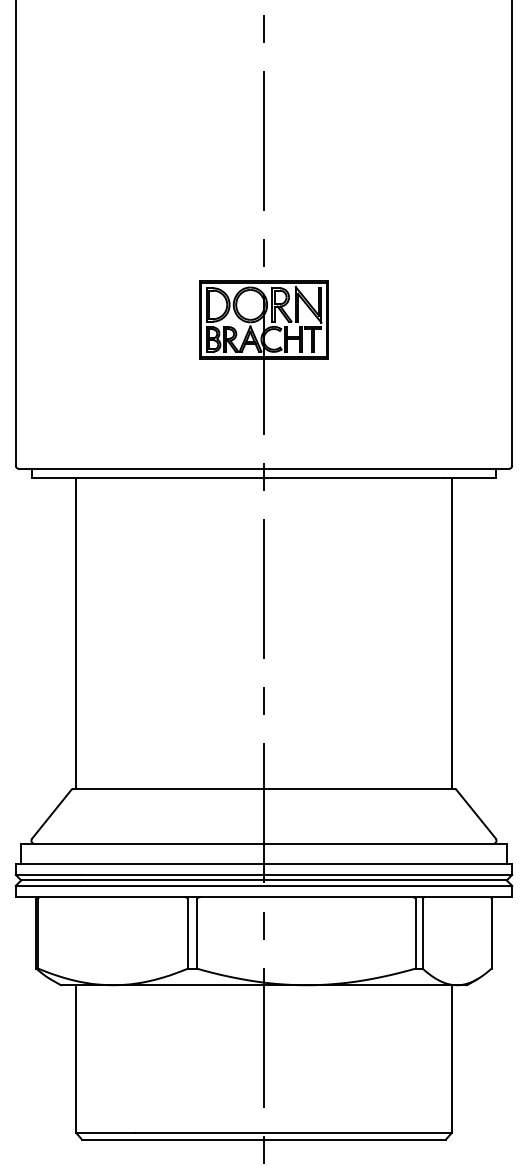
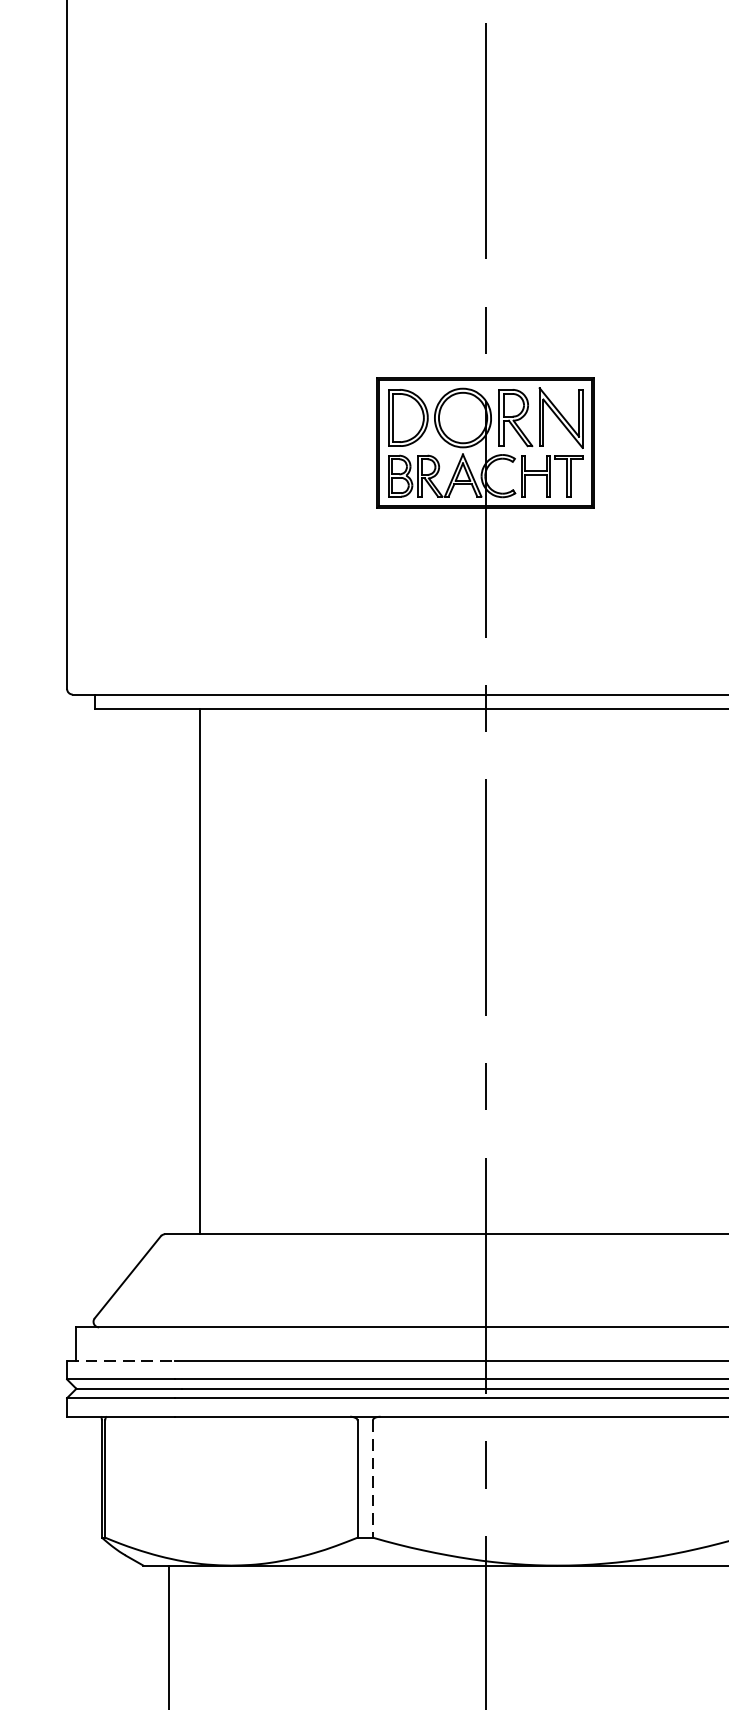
line: (76, 632) -> (199, 970), moved
line: (47, 863) -> (120, 1360), solid -> dashed
line: (197, 933) -> (373, 1478), solid -> dashed

